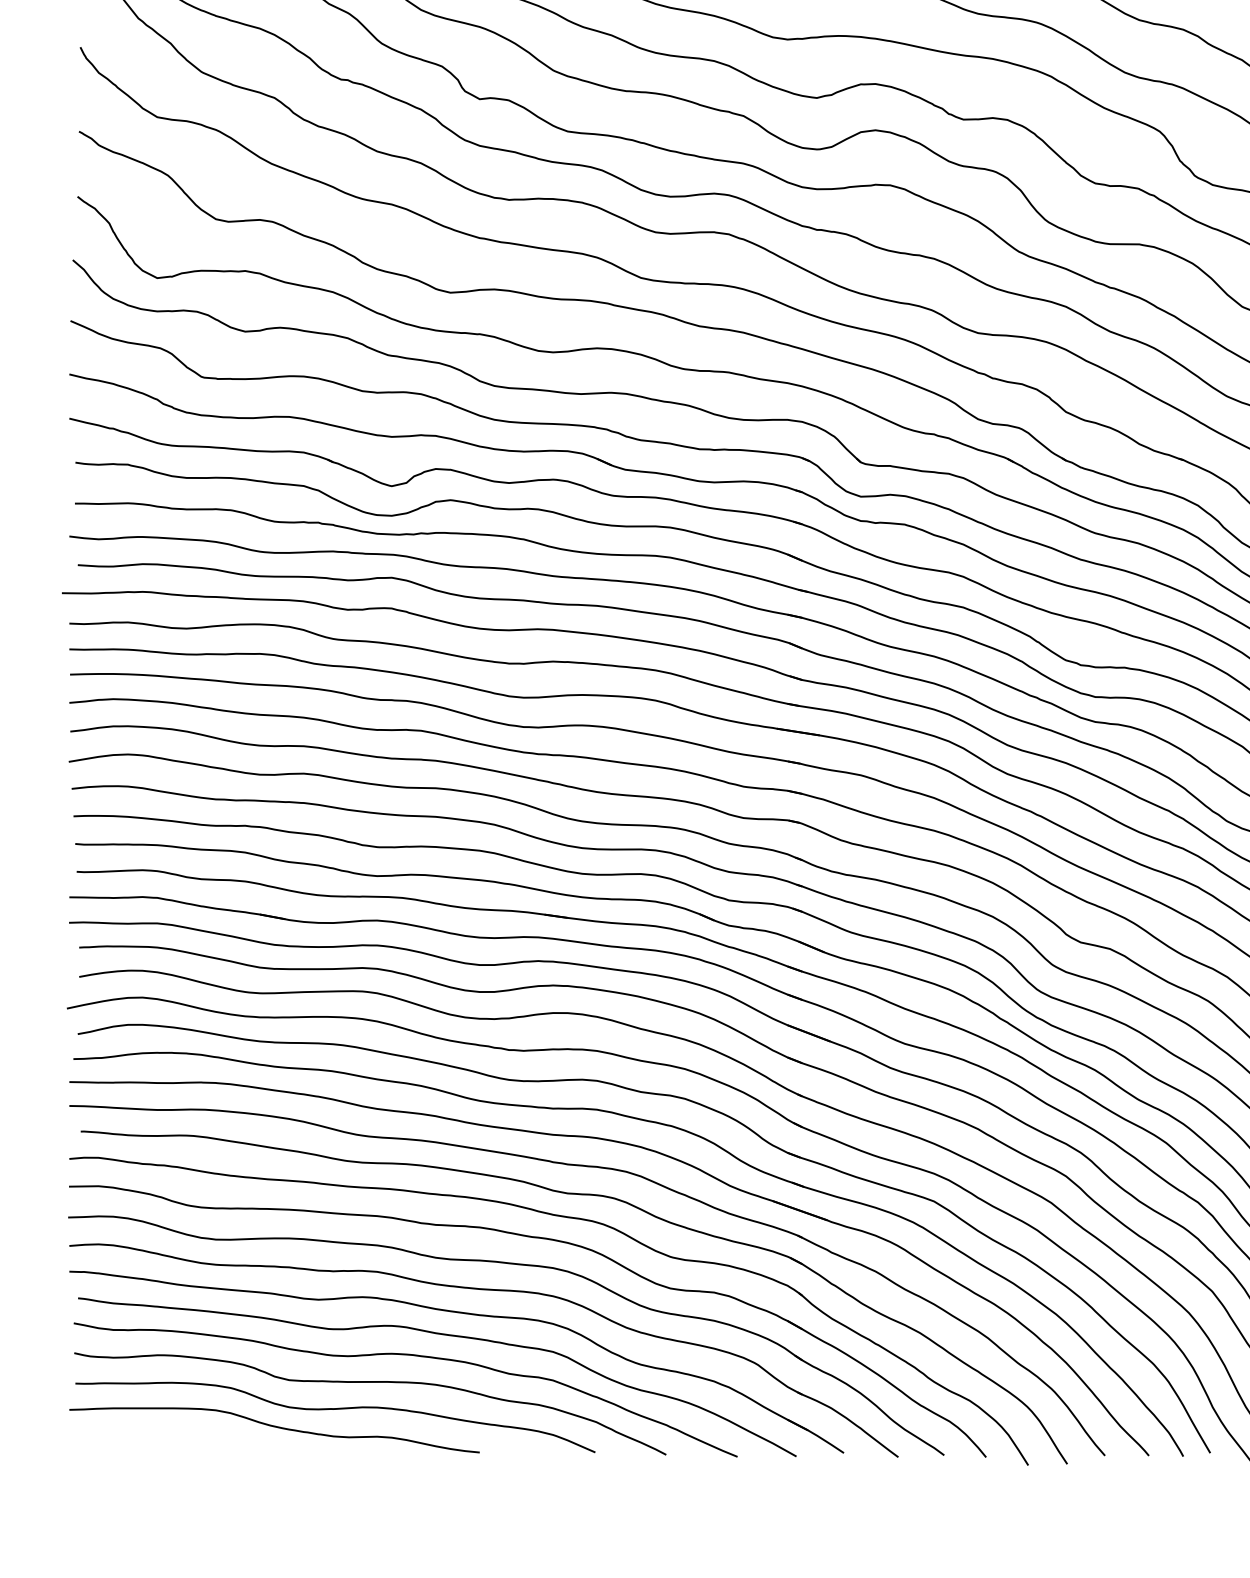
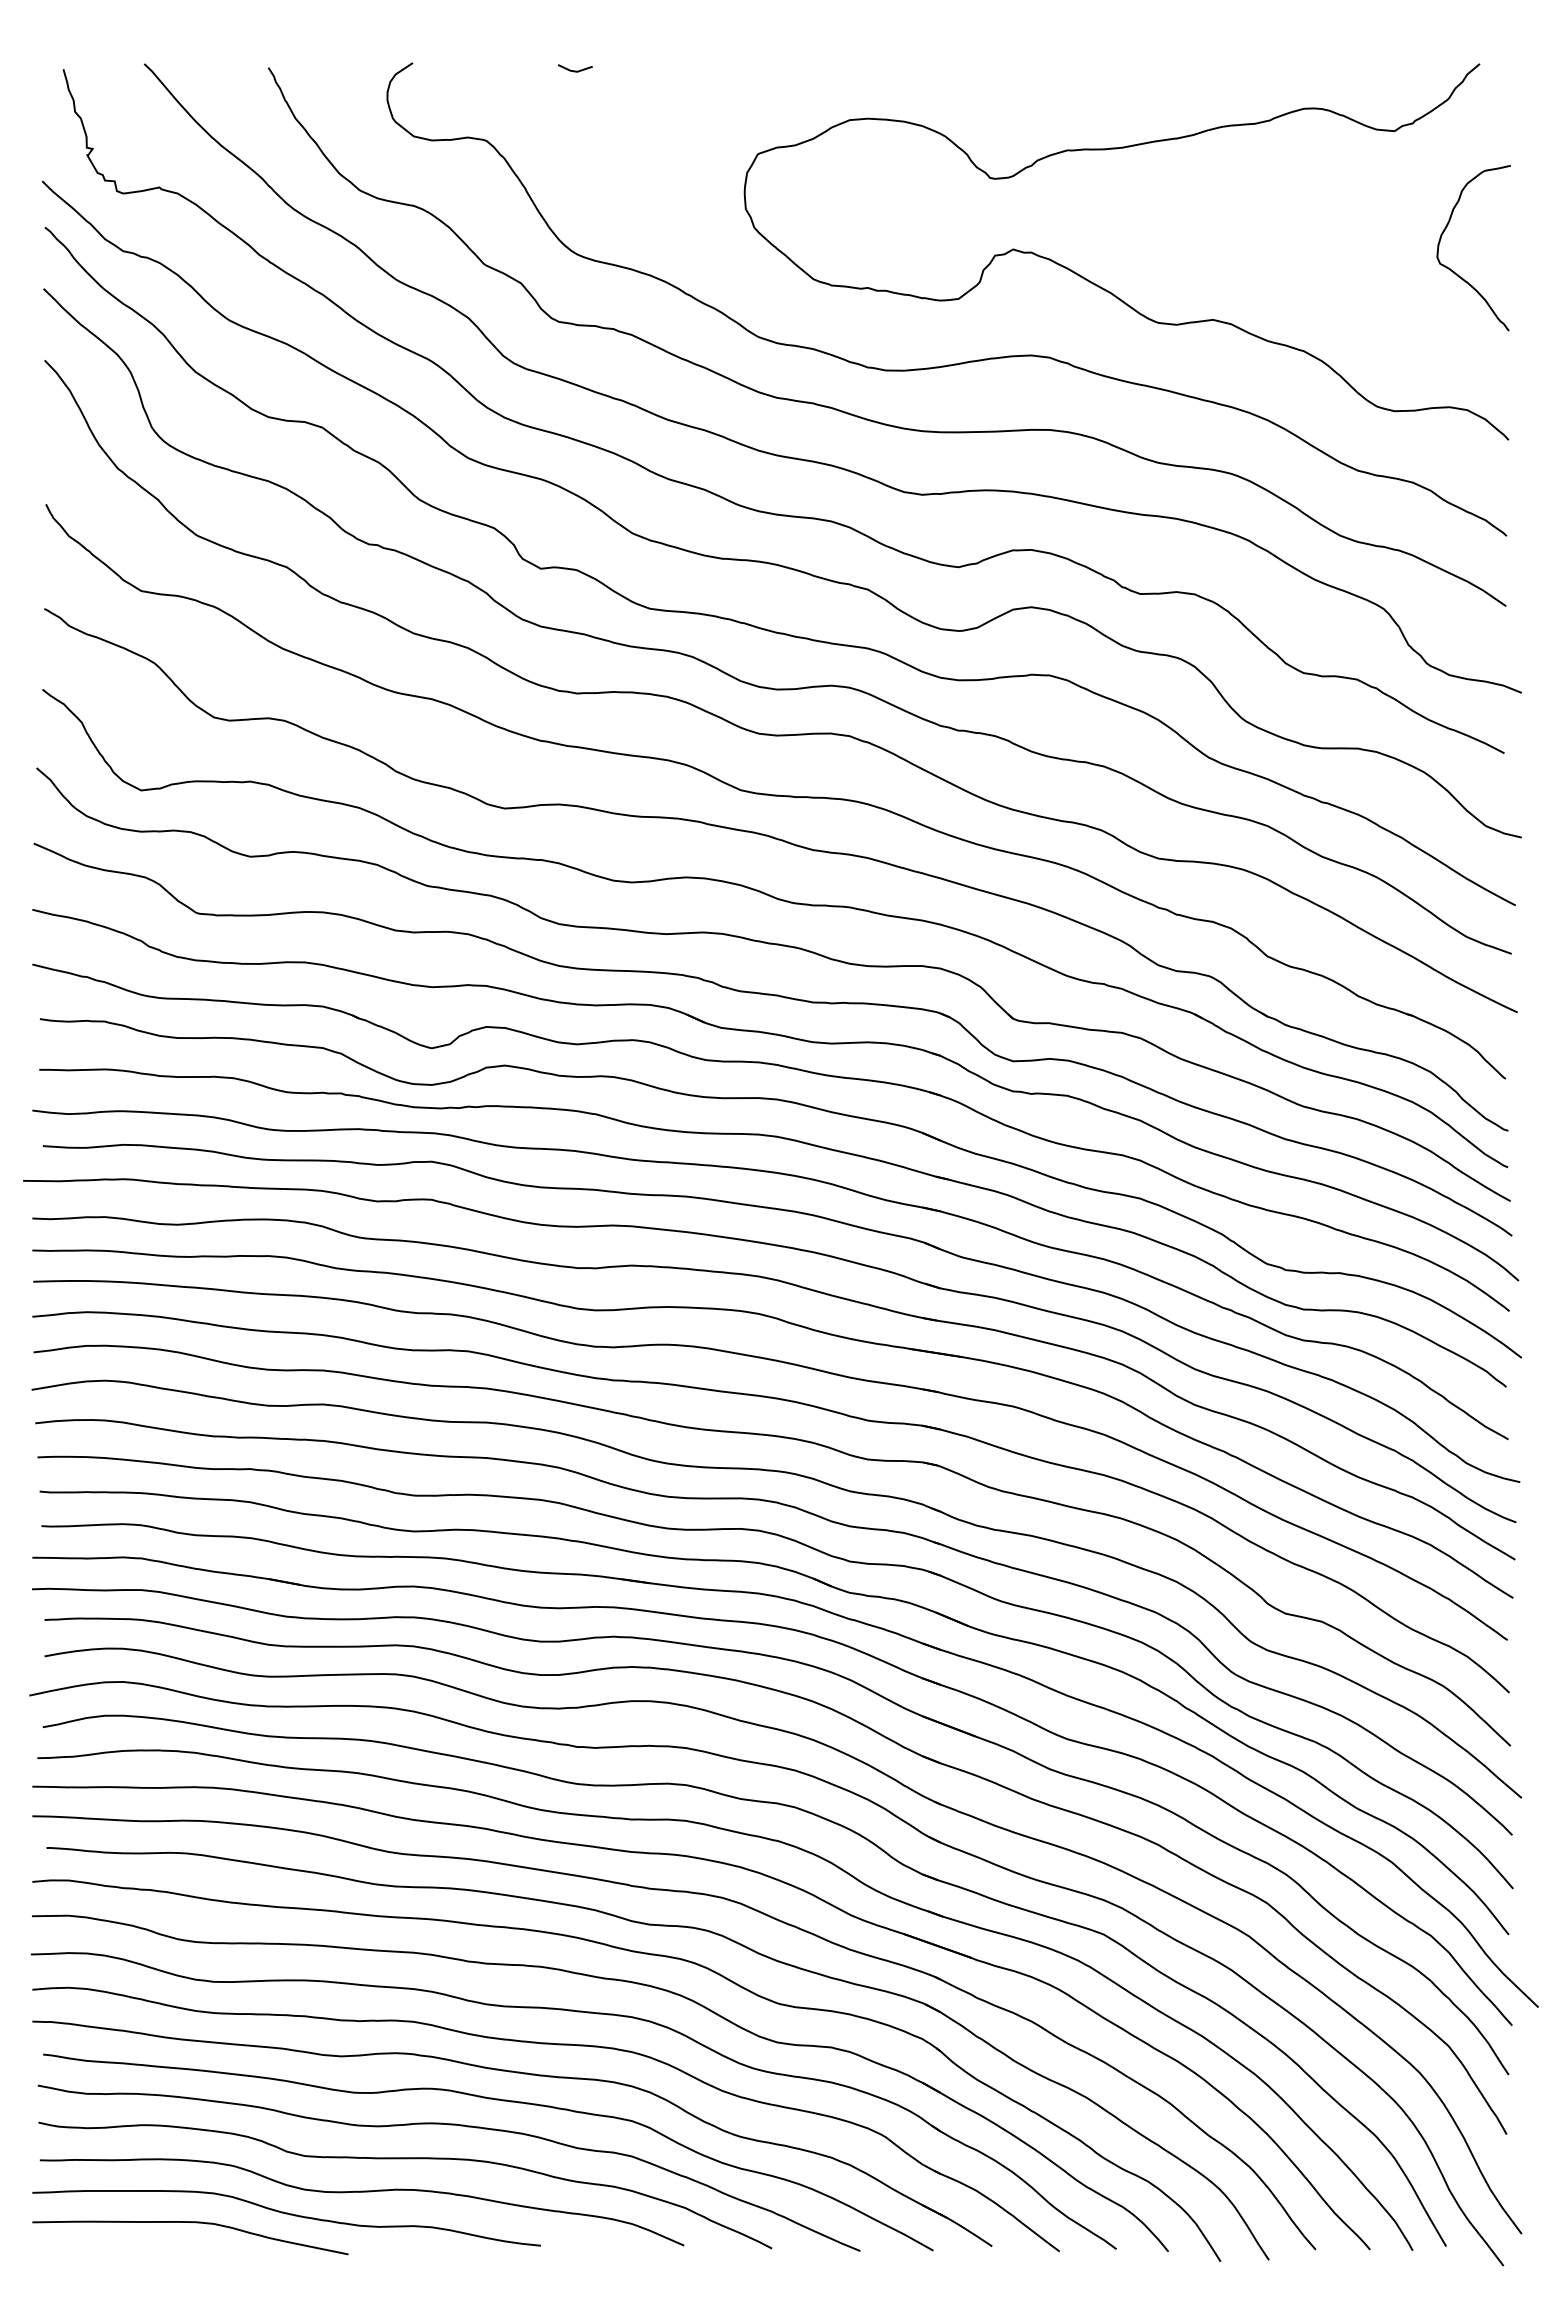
curve: (200, 1434) -> (194, 2223), added

